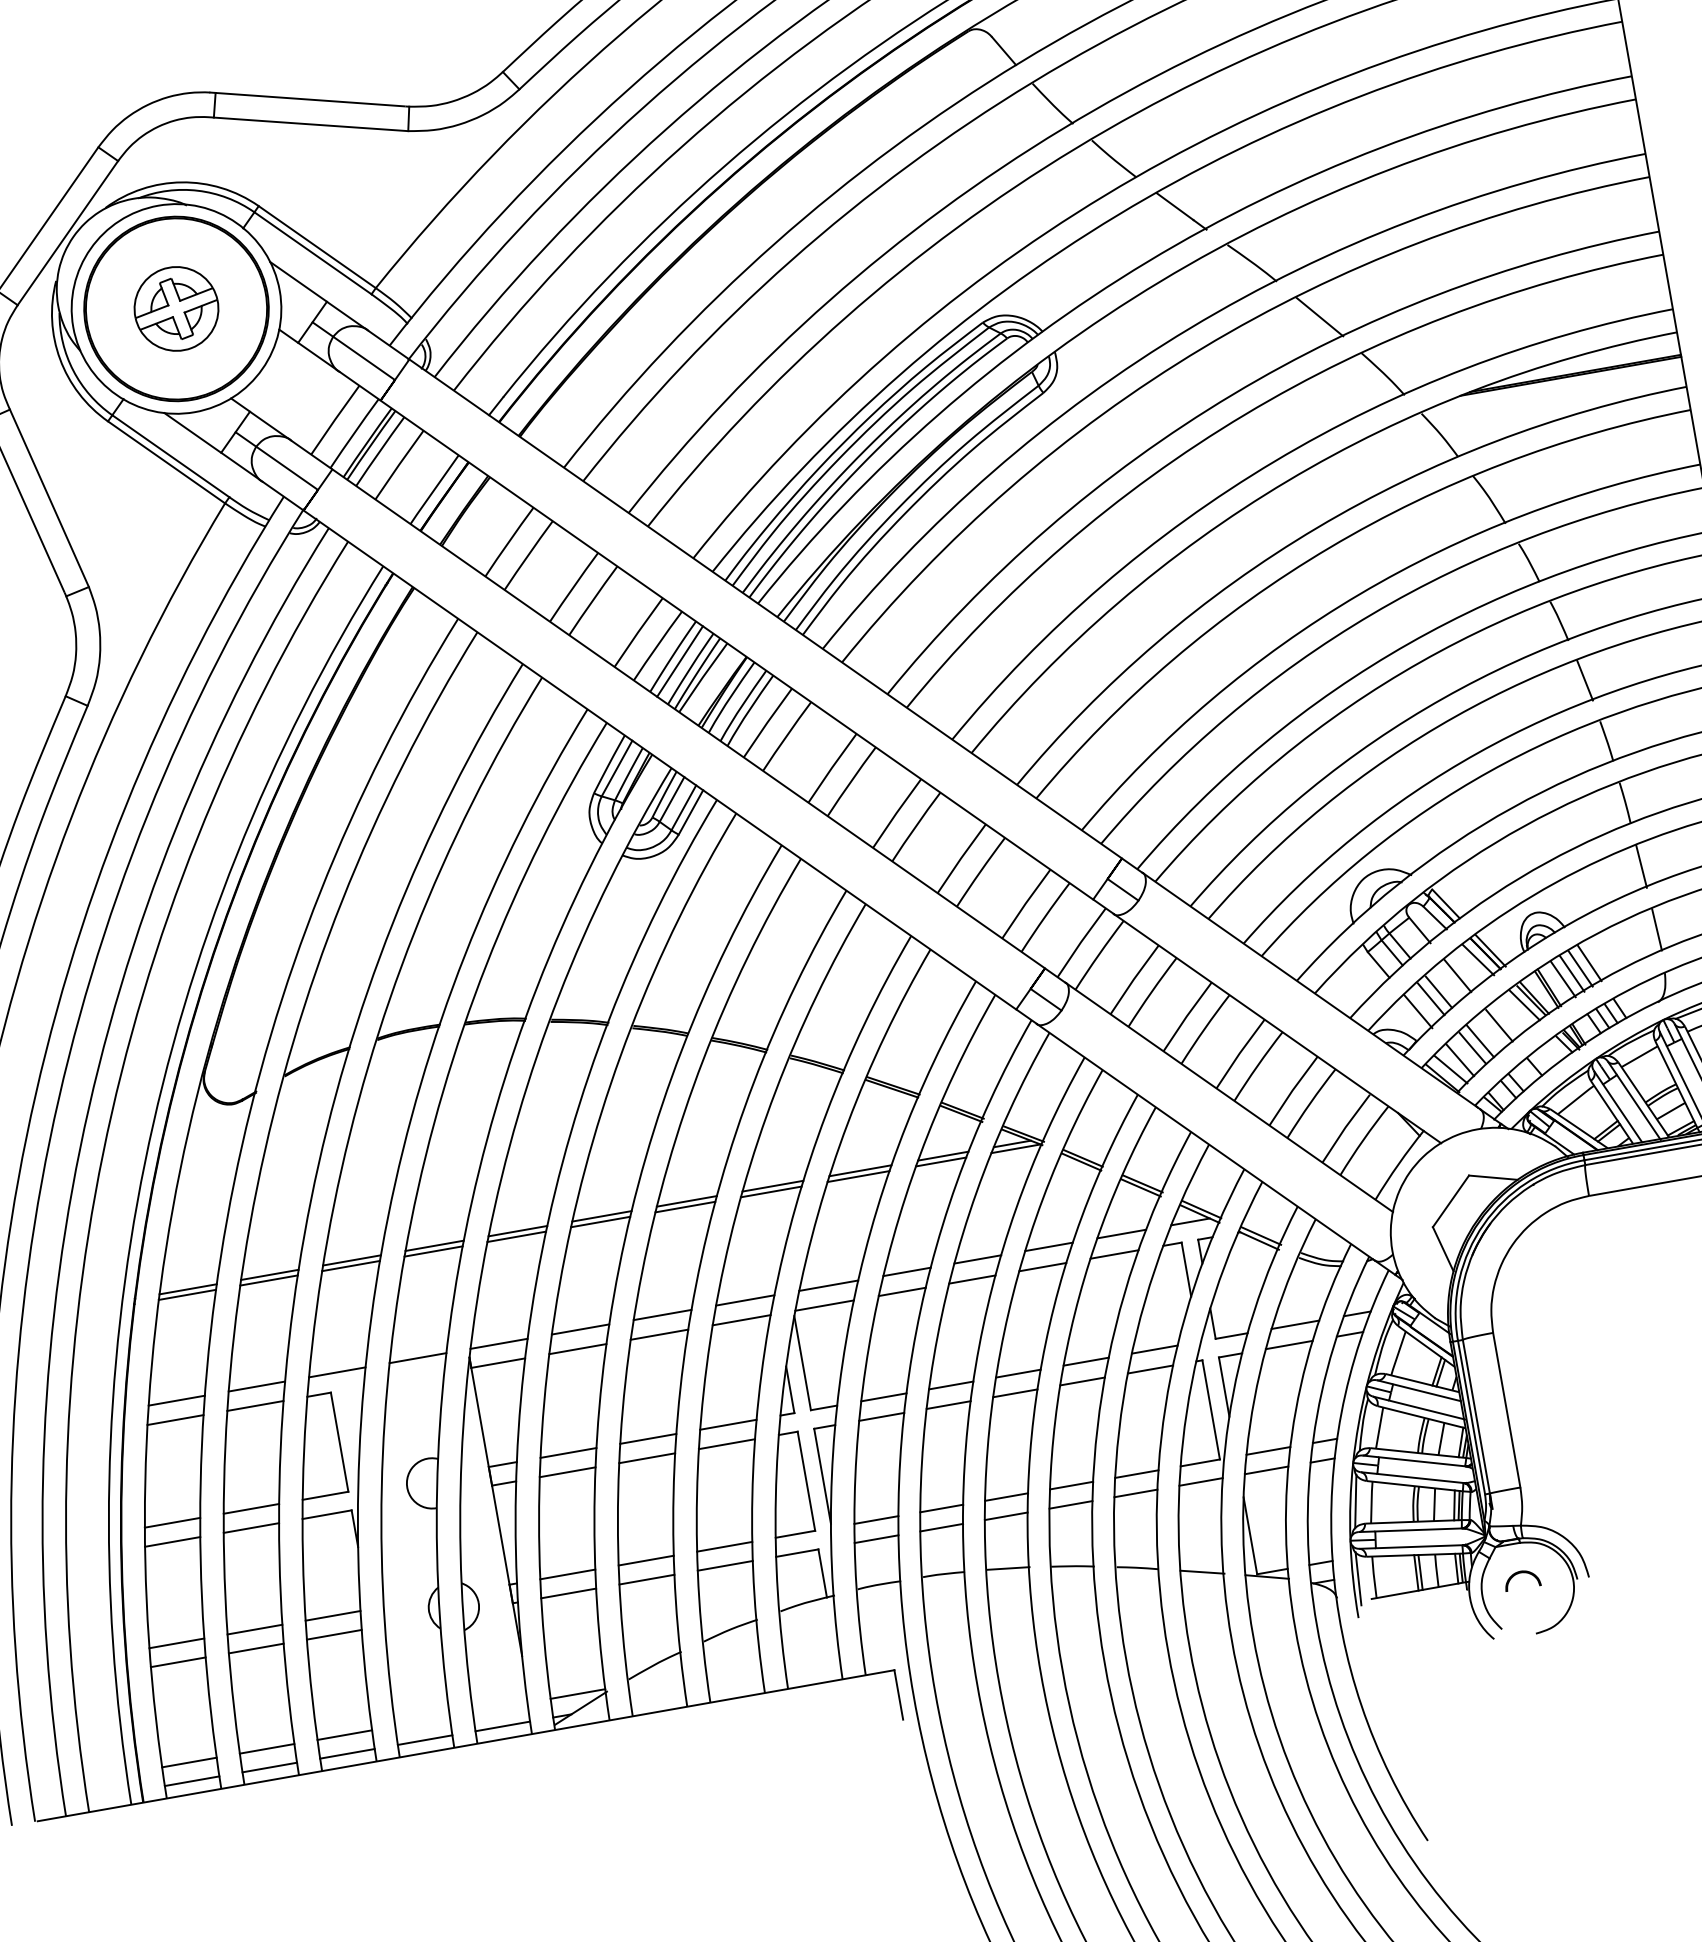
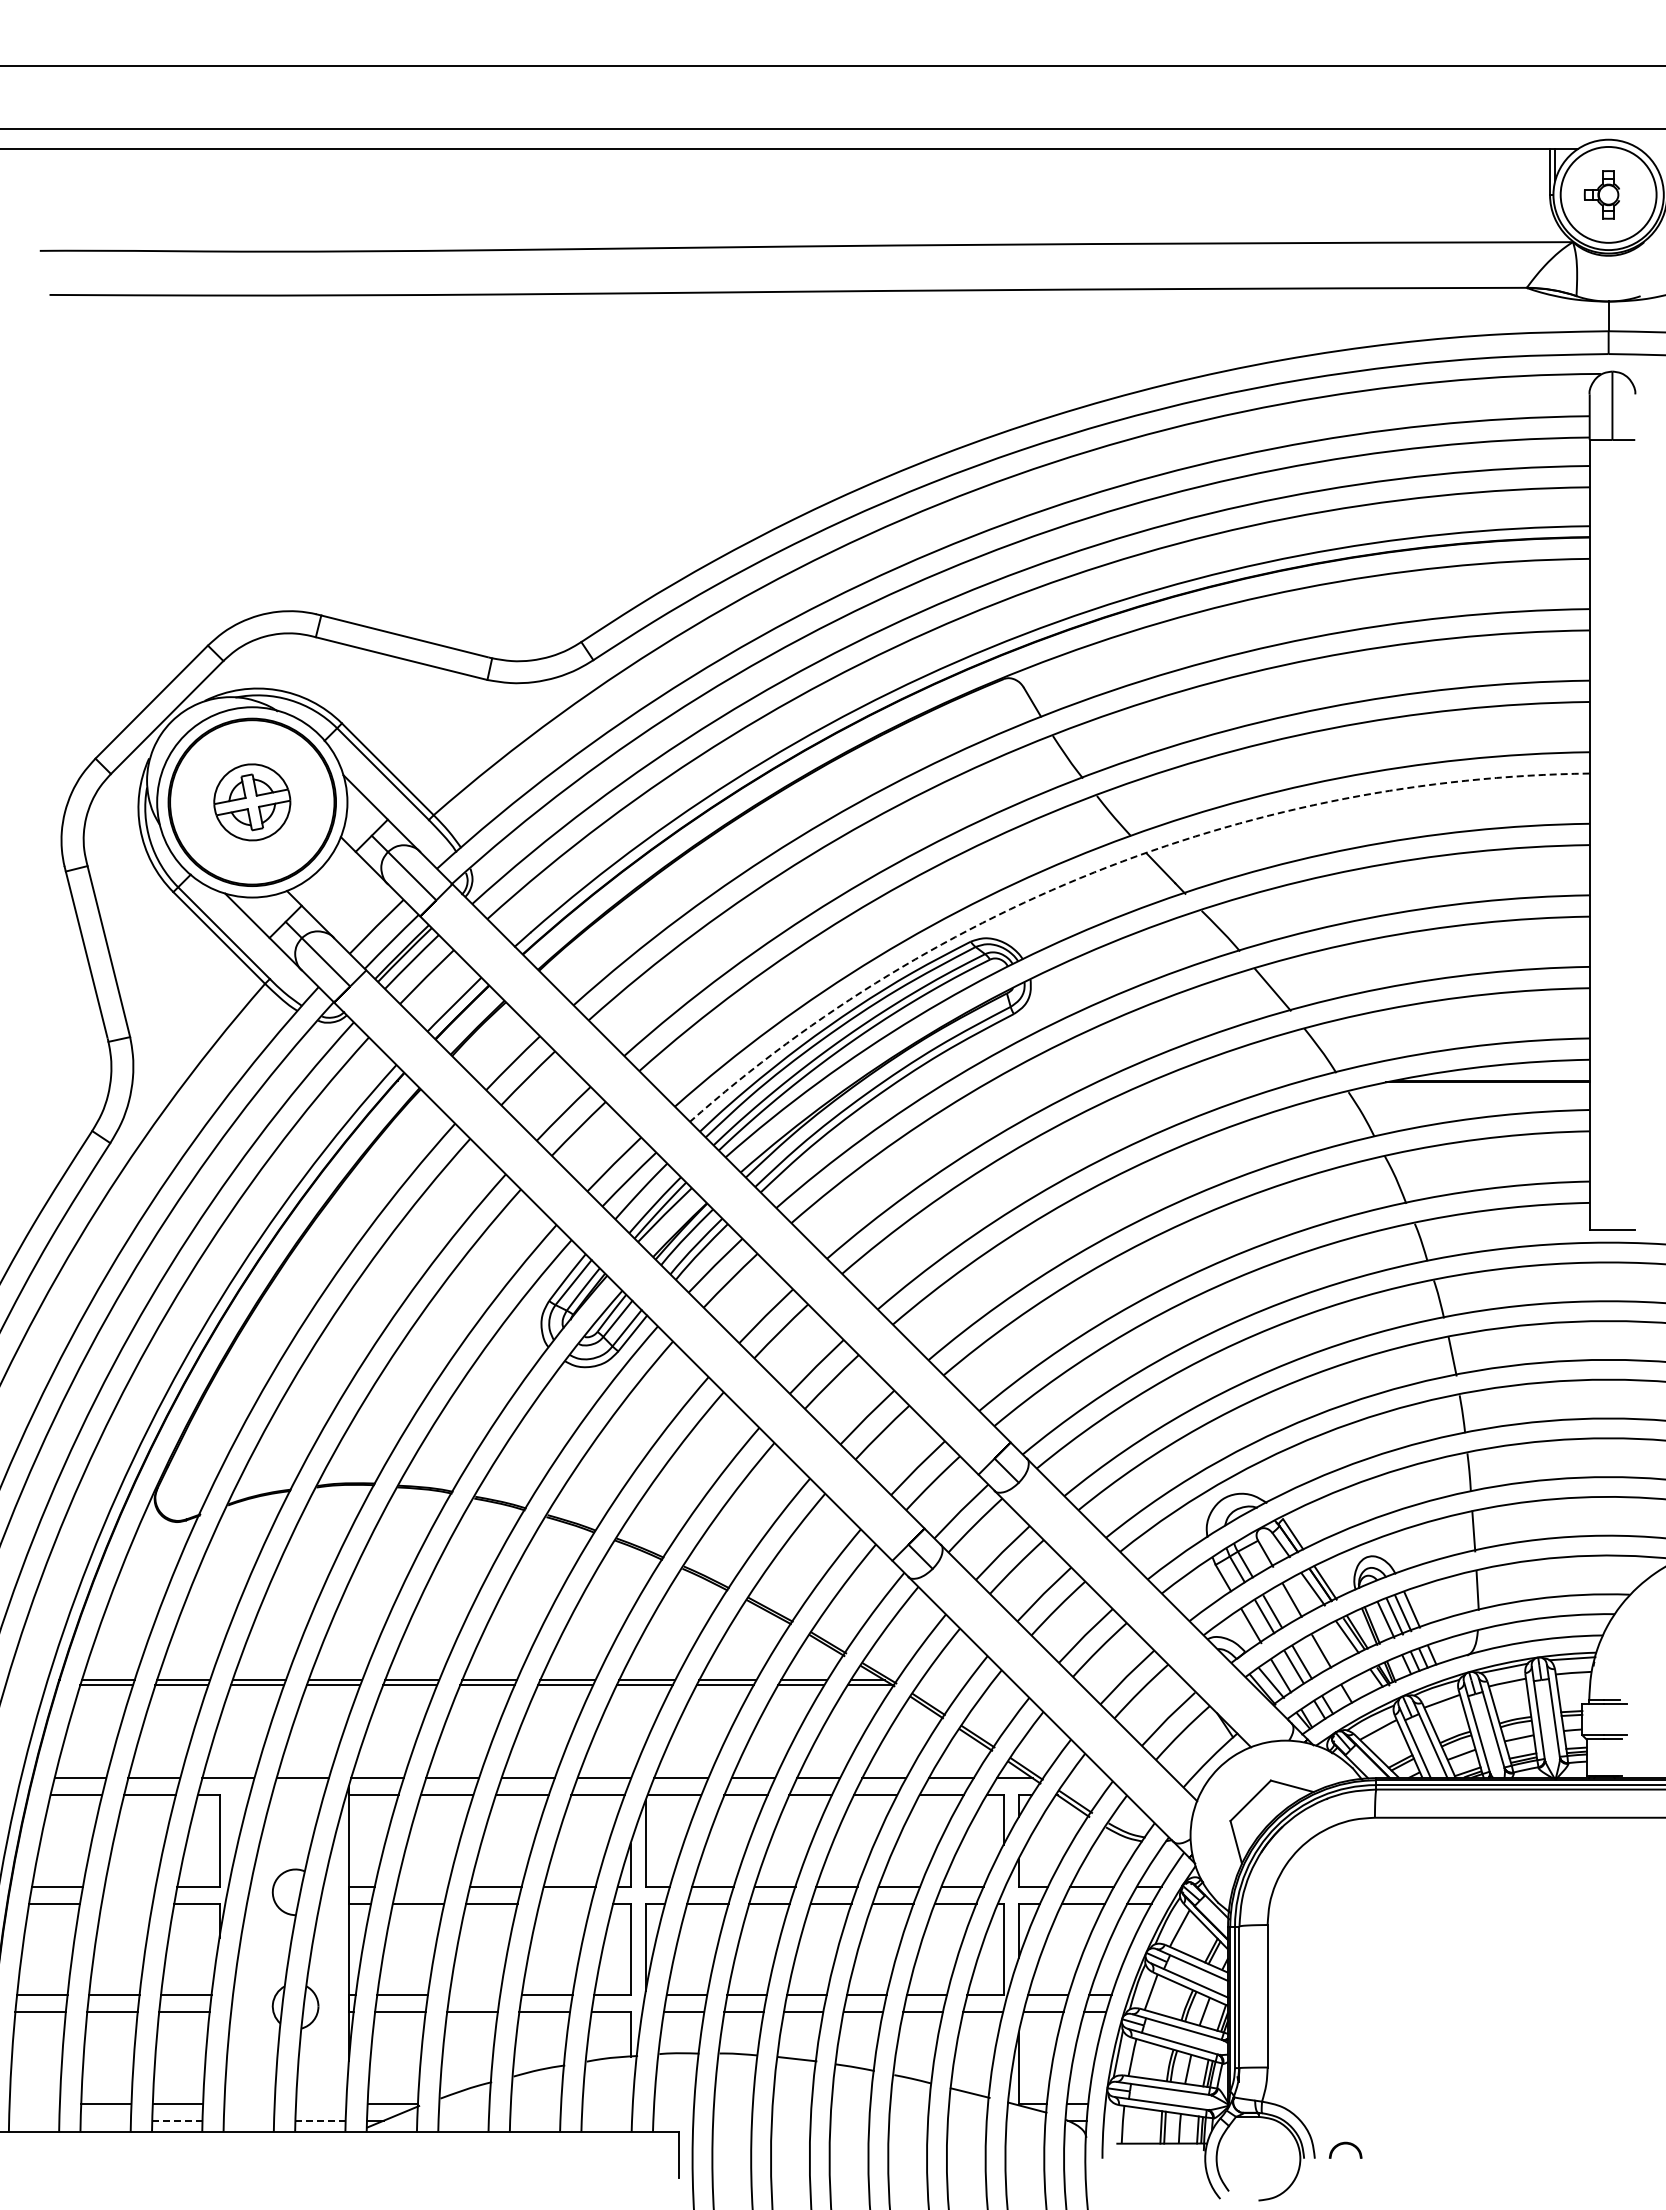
arc: (1117, 214) -> (1108, 866), solid -> dashed
line: (679, 661) -> (646, 1196), removed
line: (727, 1443) -> (565, 1903), removed
line: (568, 1452) -> (422, 1886), removed
line: (250, 1508) -> (129, 1886), removed
line: (250, 1527) -> (126, 1903), removed
line: (645, 1561) -> (474, 1995), removed
line: (1358, 1578) -> (1108, 2123), removed
part: (1521, 1579) -> (1345, 2149), moved
line: (502, 1726) -> (320, 2120), solid -> dashed
line: (424, 1740) -> (248, 2120), removed
line: (346, 1753) -> (176, 2120), solid -> dashed
line: (189, 1762) -> (34, 2103), removed
line: (269, 1767) -> (105, 2120), removed
line: (192, 1780) -> (34, 2120), removed

